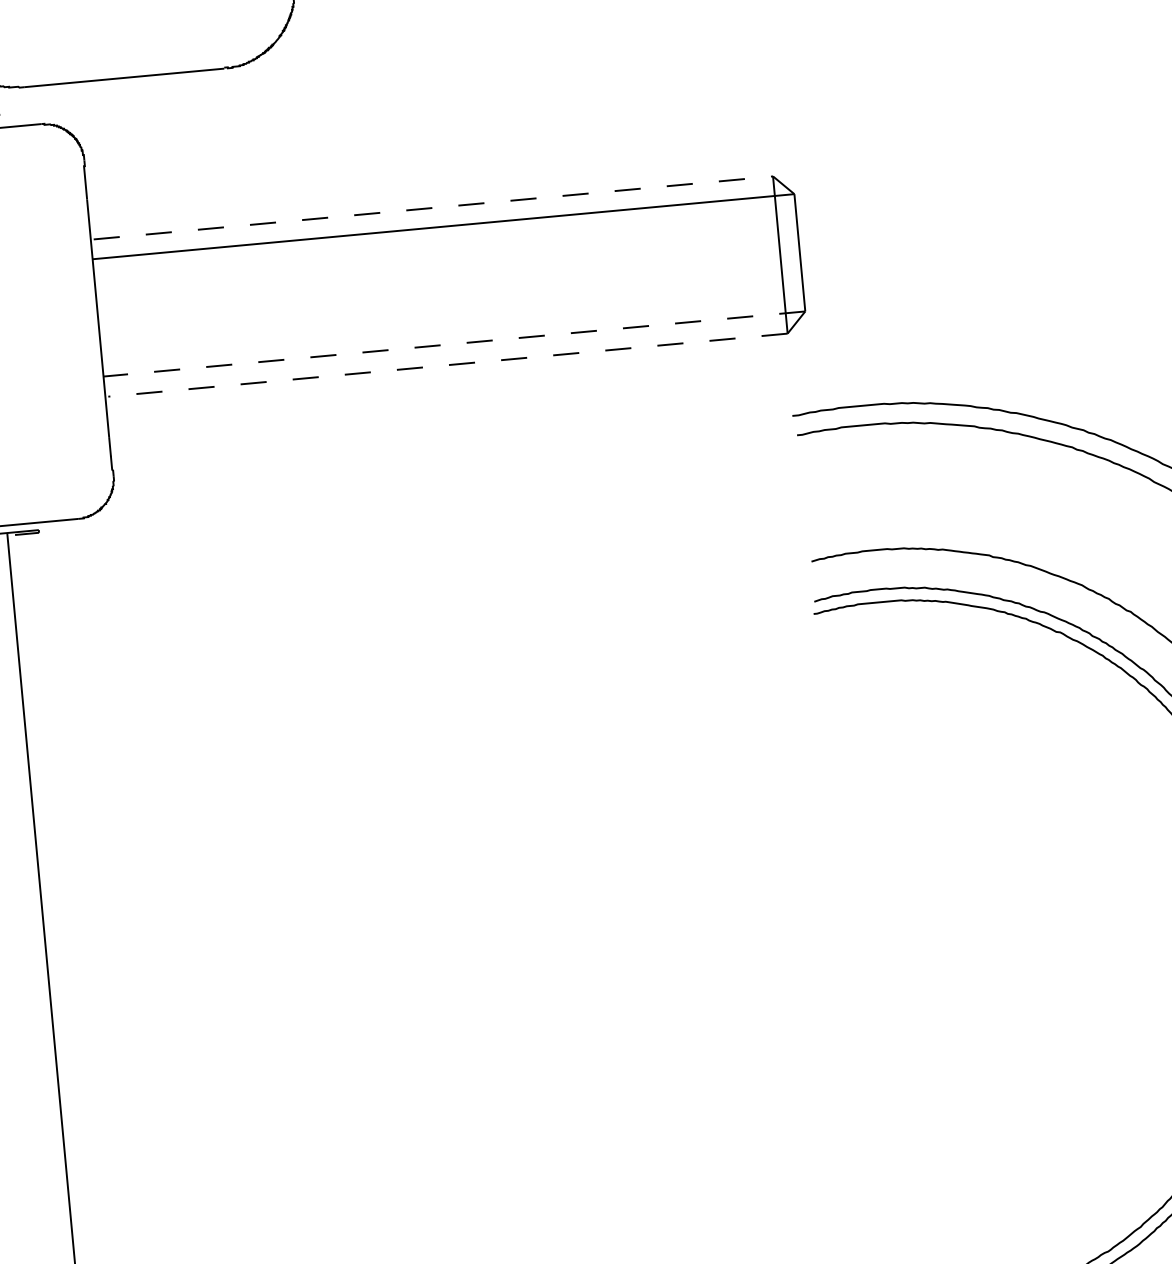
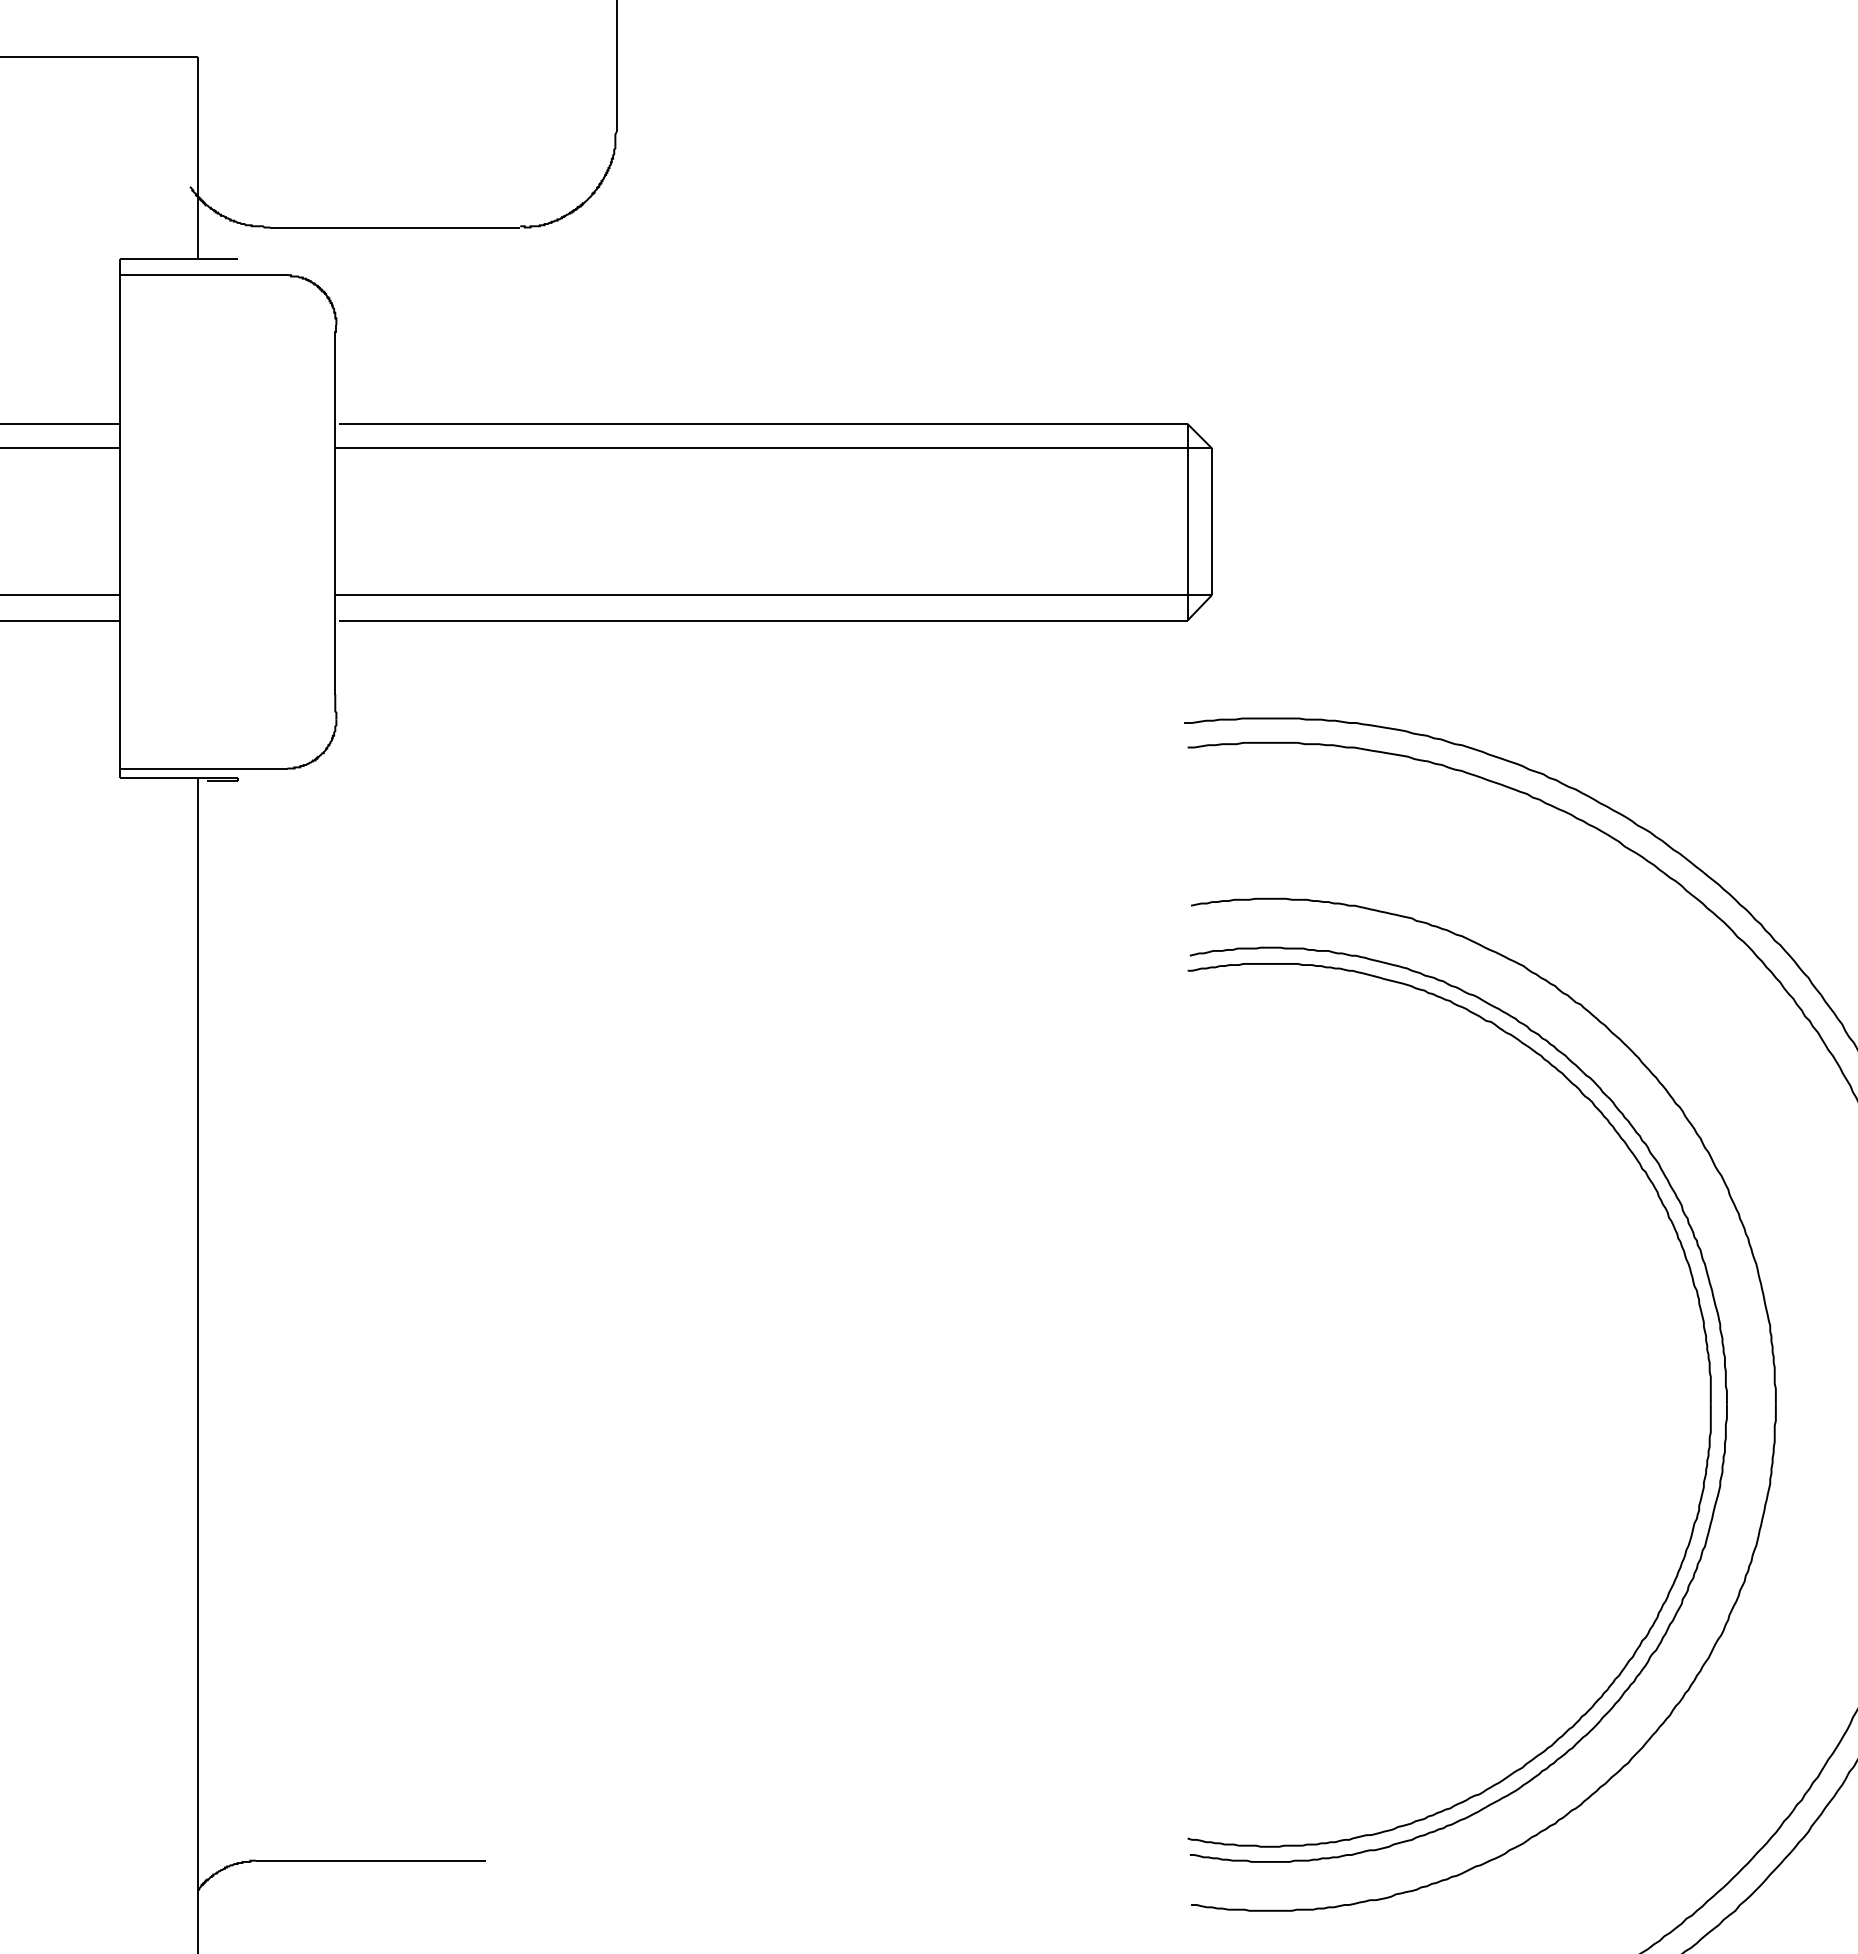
line: (433, 208) -> (763, 424), dashed -> solid
line: (454, 344) -> (773, 595), dashed -> solid
line: (447, 365) -> (762, 620), dashed -> solid

